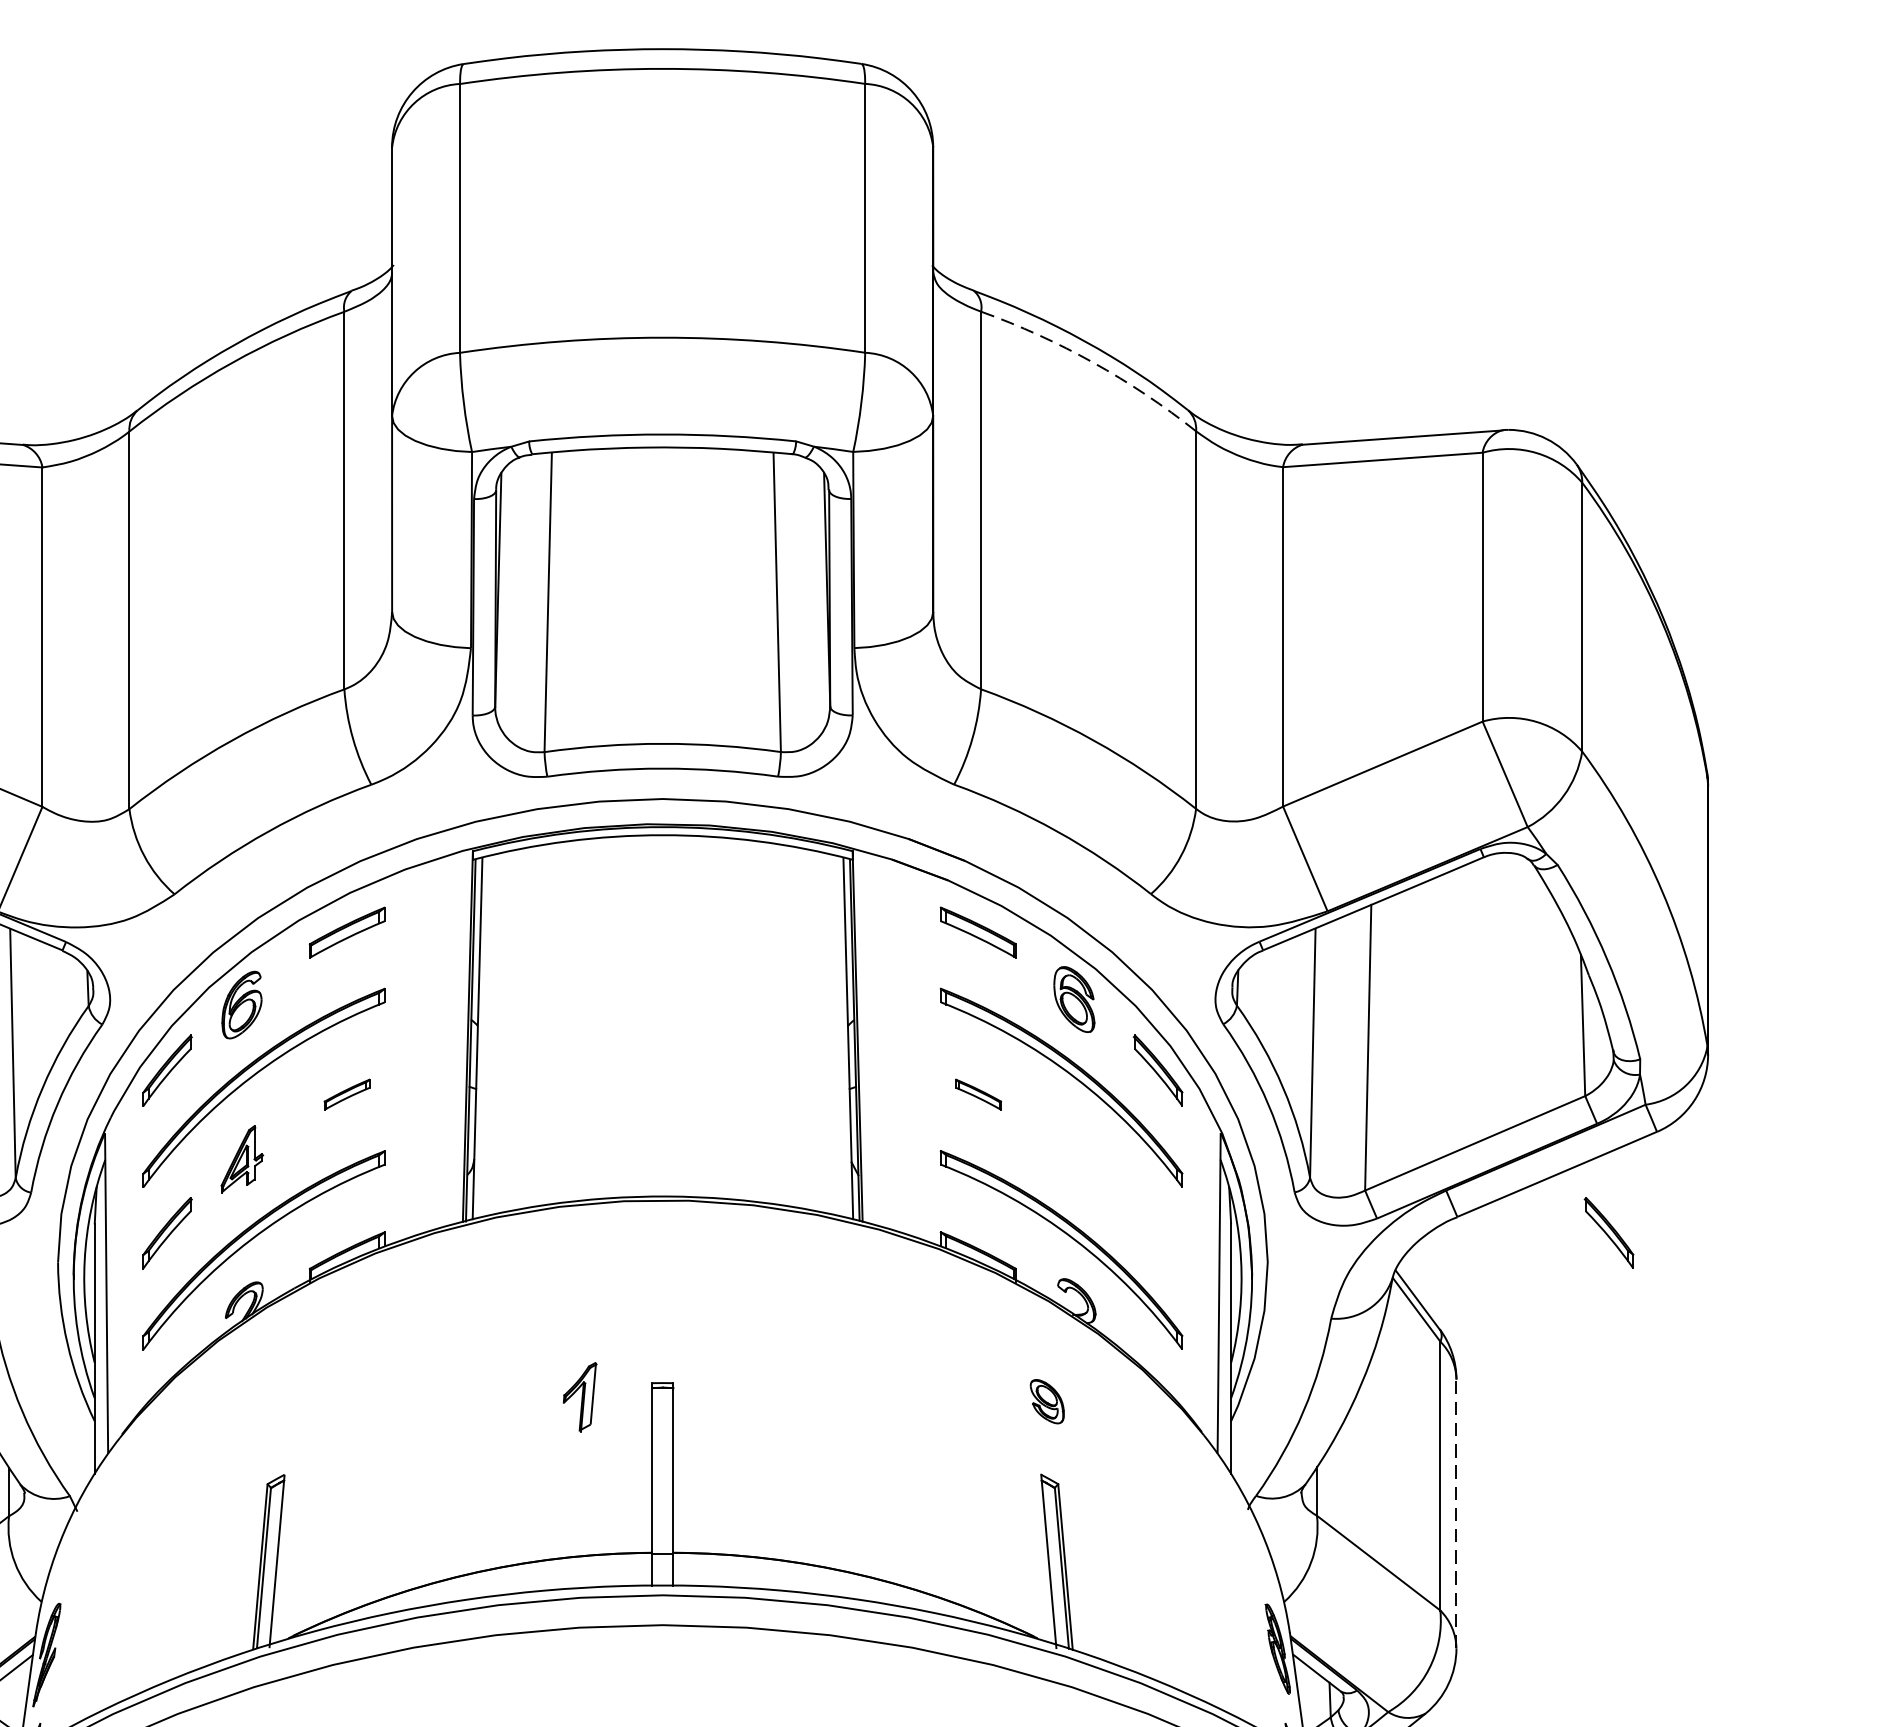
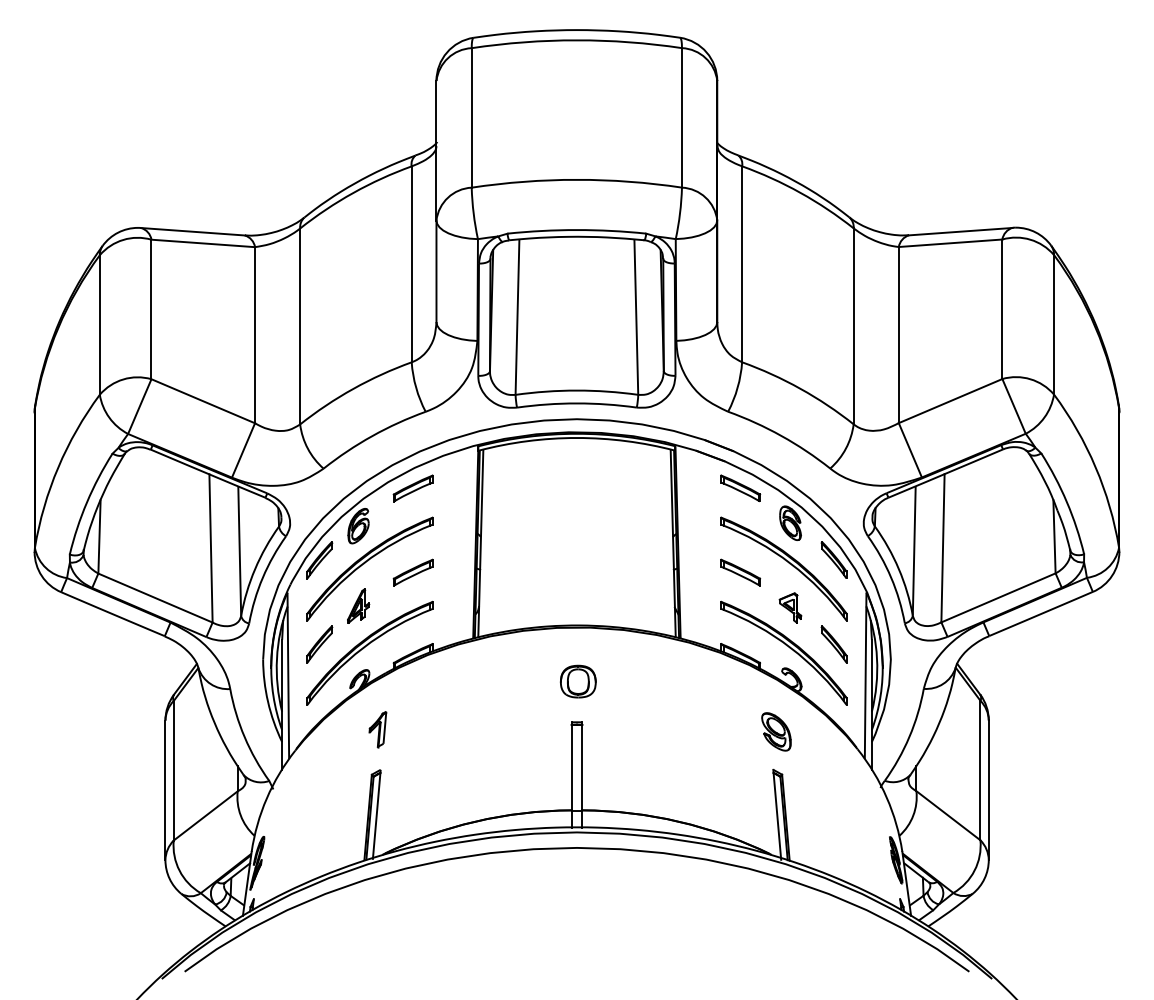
arc: (1093, 362) -> (800, 192), dashed -> solid
part: (345, 1094) -> (412, 572), size x1.67
part: (977, 1094) -> (740, 572), size x1.67
part: (1074, 1161) -> (790, 607), added
part: (1608, 1233) -> (833, 644), moved
part: (663, 1304) -> (577, 681), added
part: (579, 1396) -> (377, 729), moved
part: (1047, 1400) -> (776, 731), size x1.67
line: (1455, 1514) -> (988, 790), dashed -> solid

